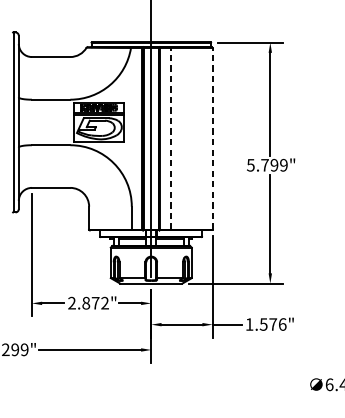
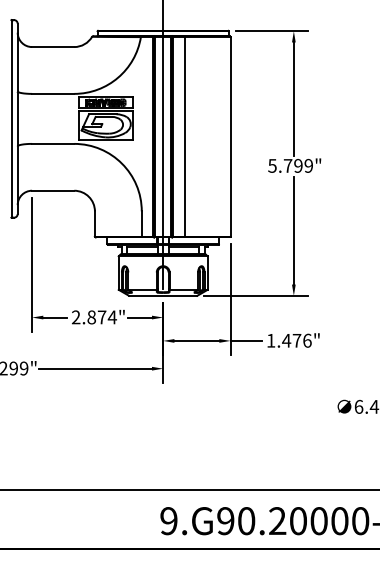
line: (170, 138) -> (184, 136), dashed -> solid
line: (212, 138) -> (230, 136), dashed -> solid
text: (105, 303) -> (112, 317), 2.872" -> 2.874"
text: (263, 324) -> (286, 340), 1.576" -> 1.476"

